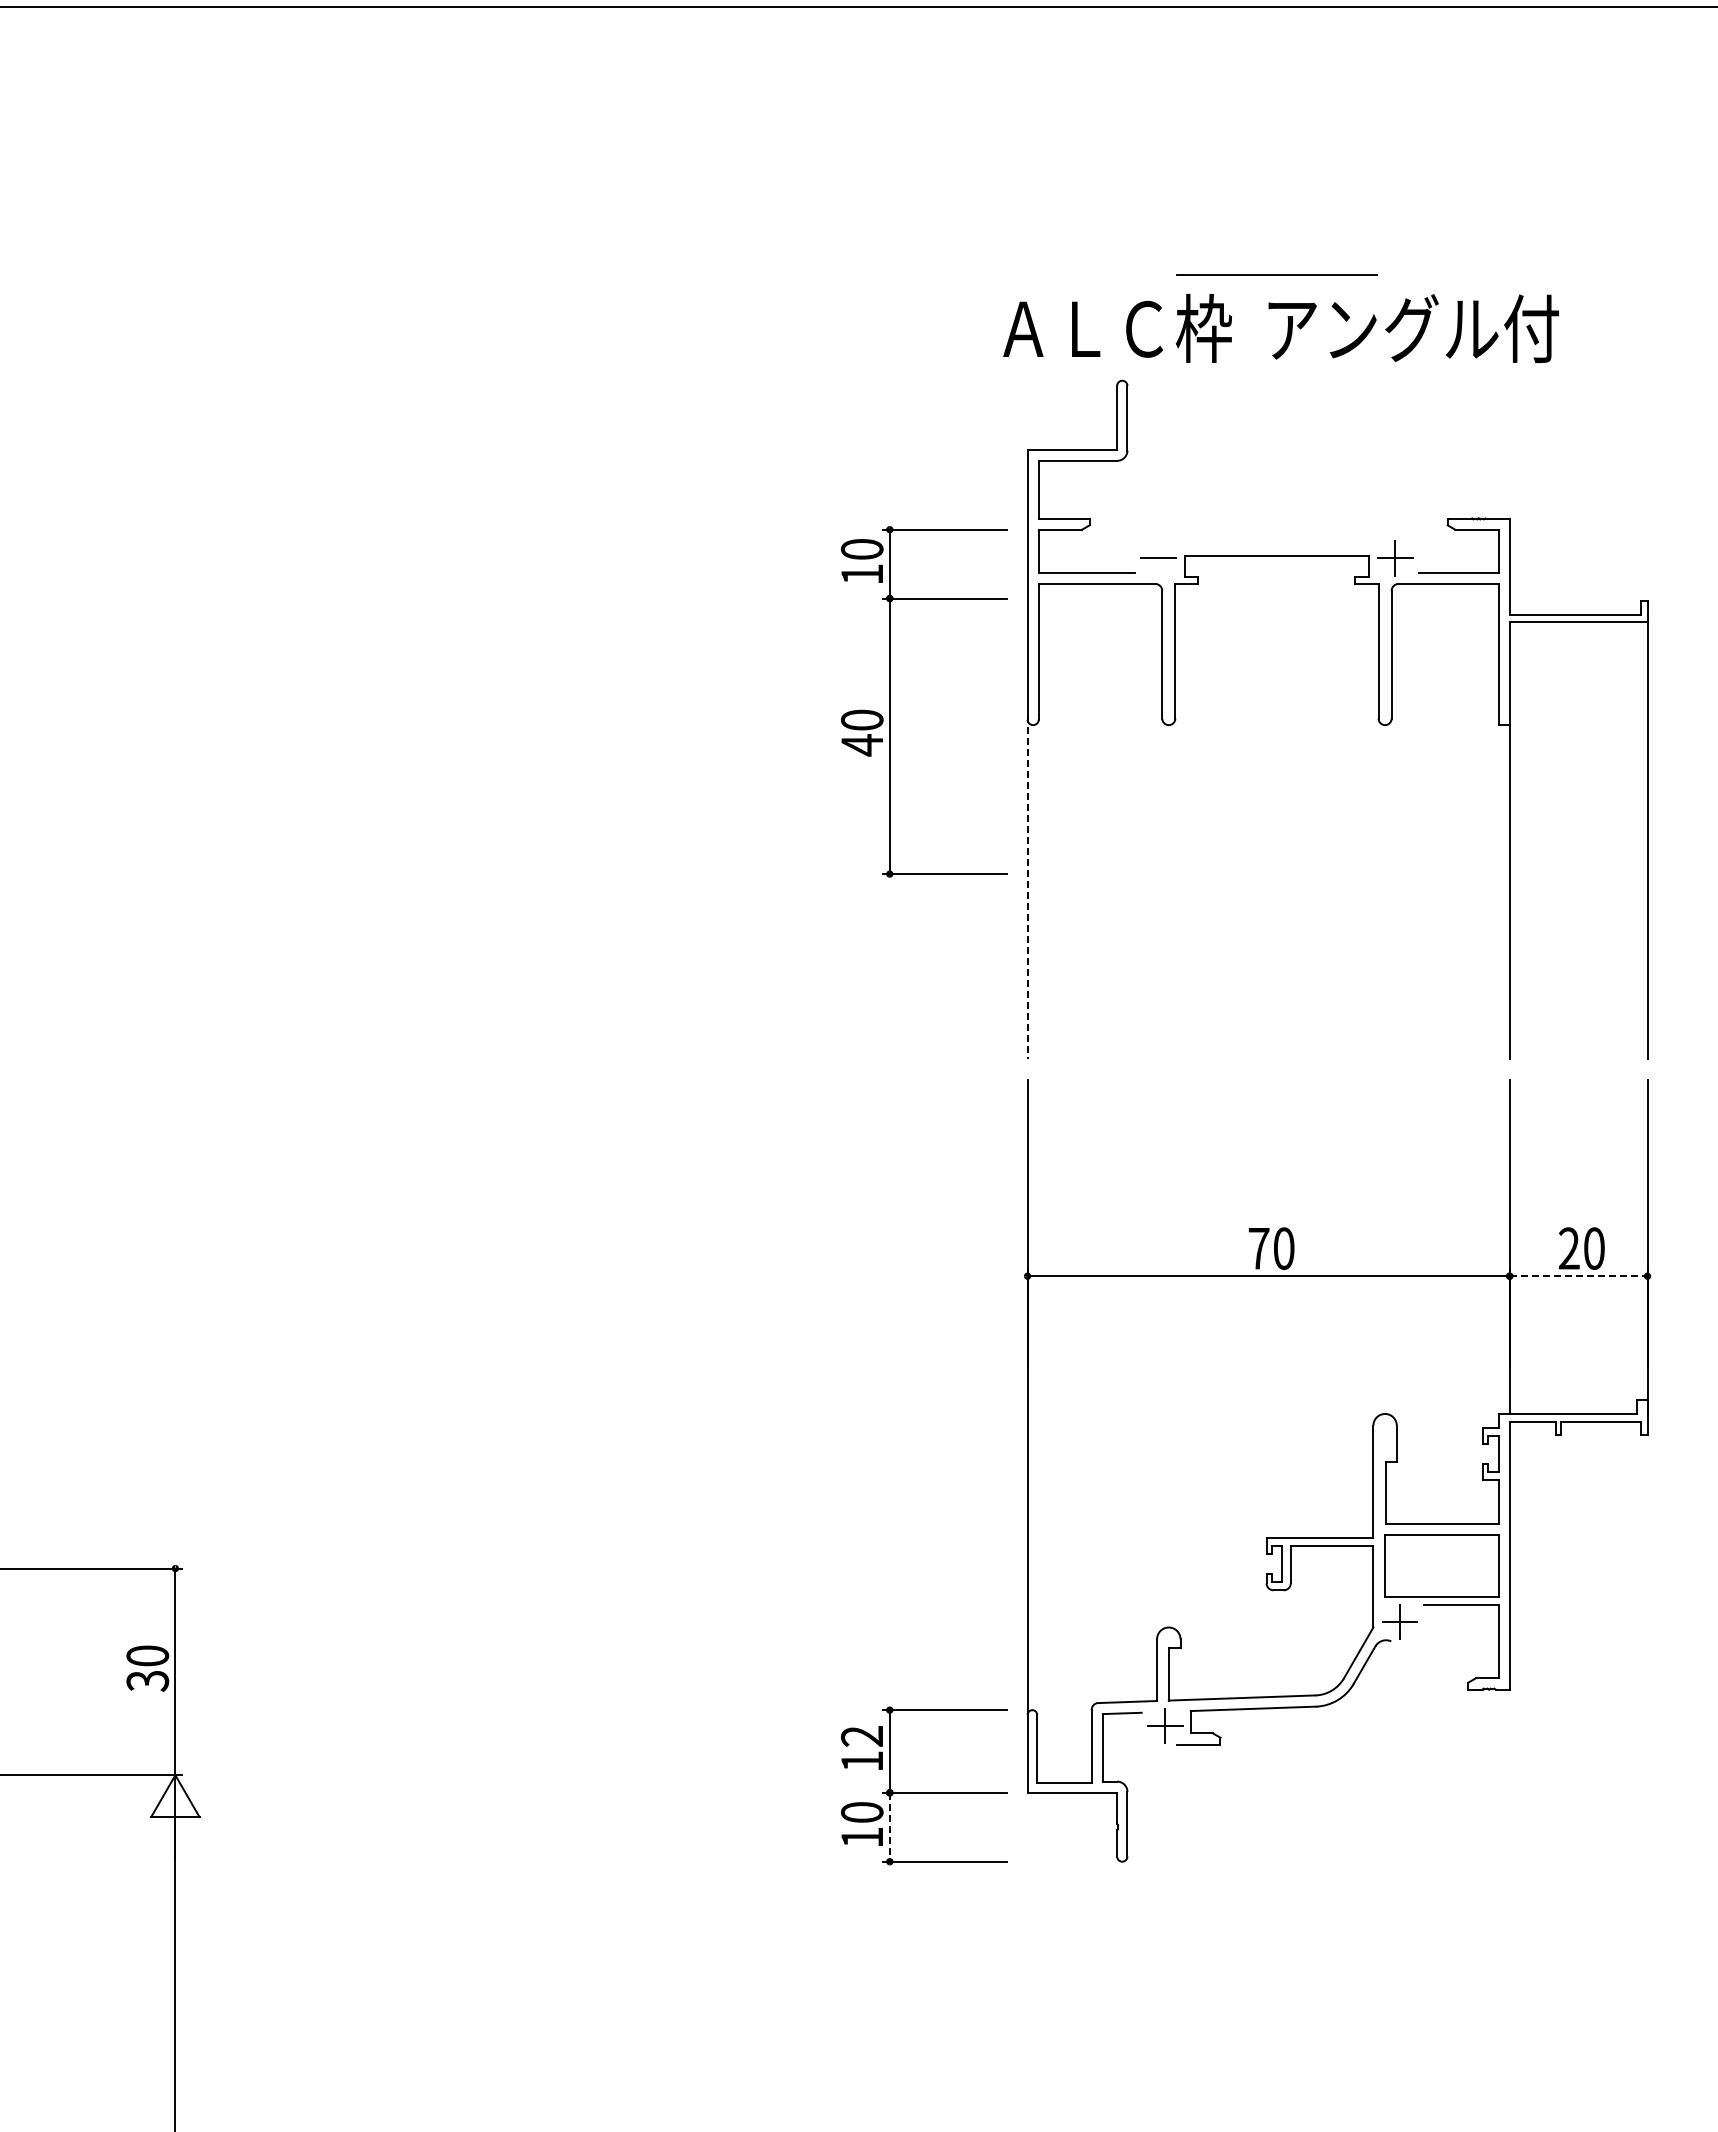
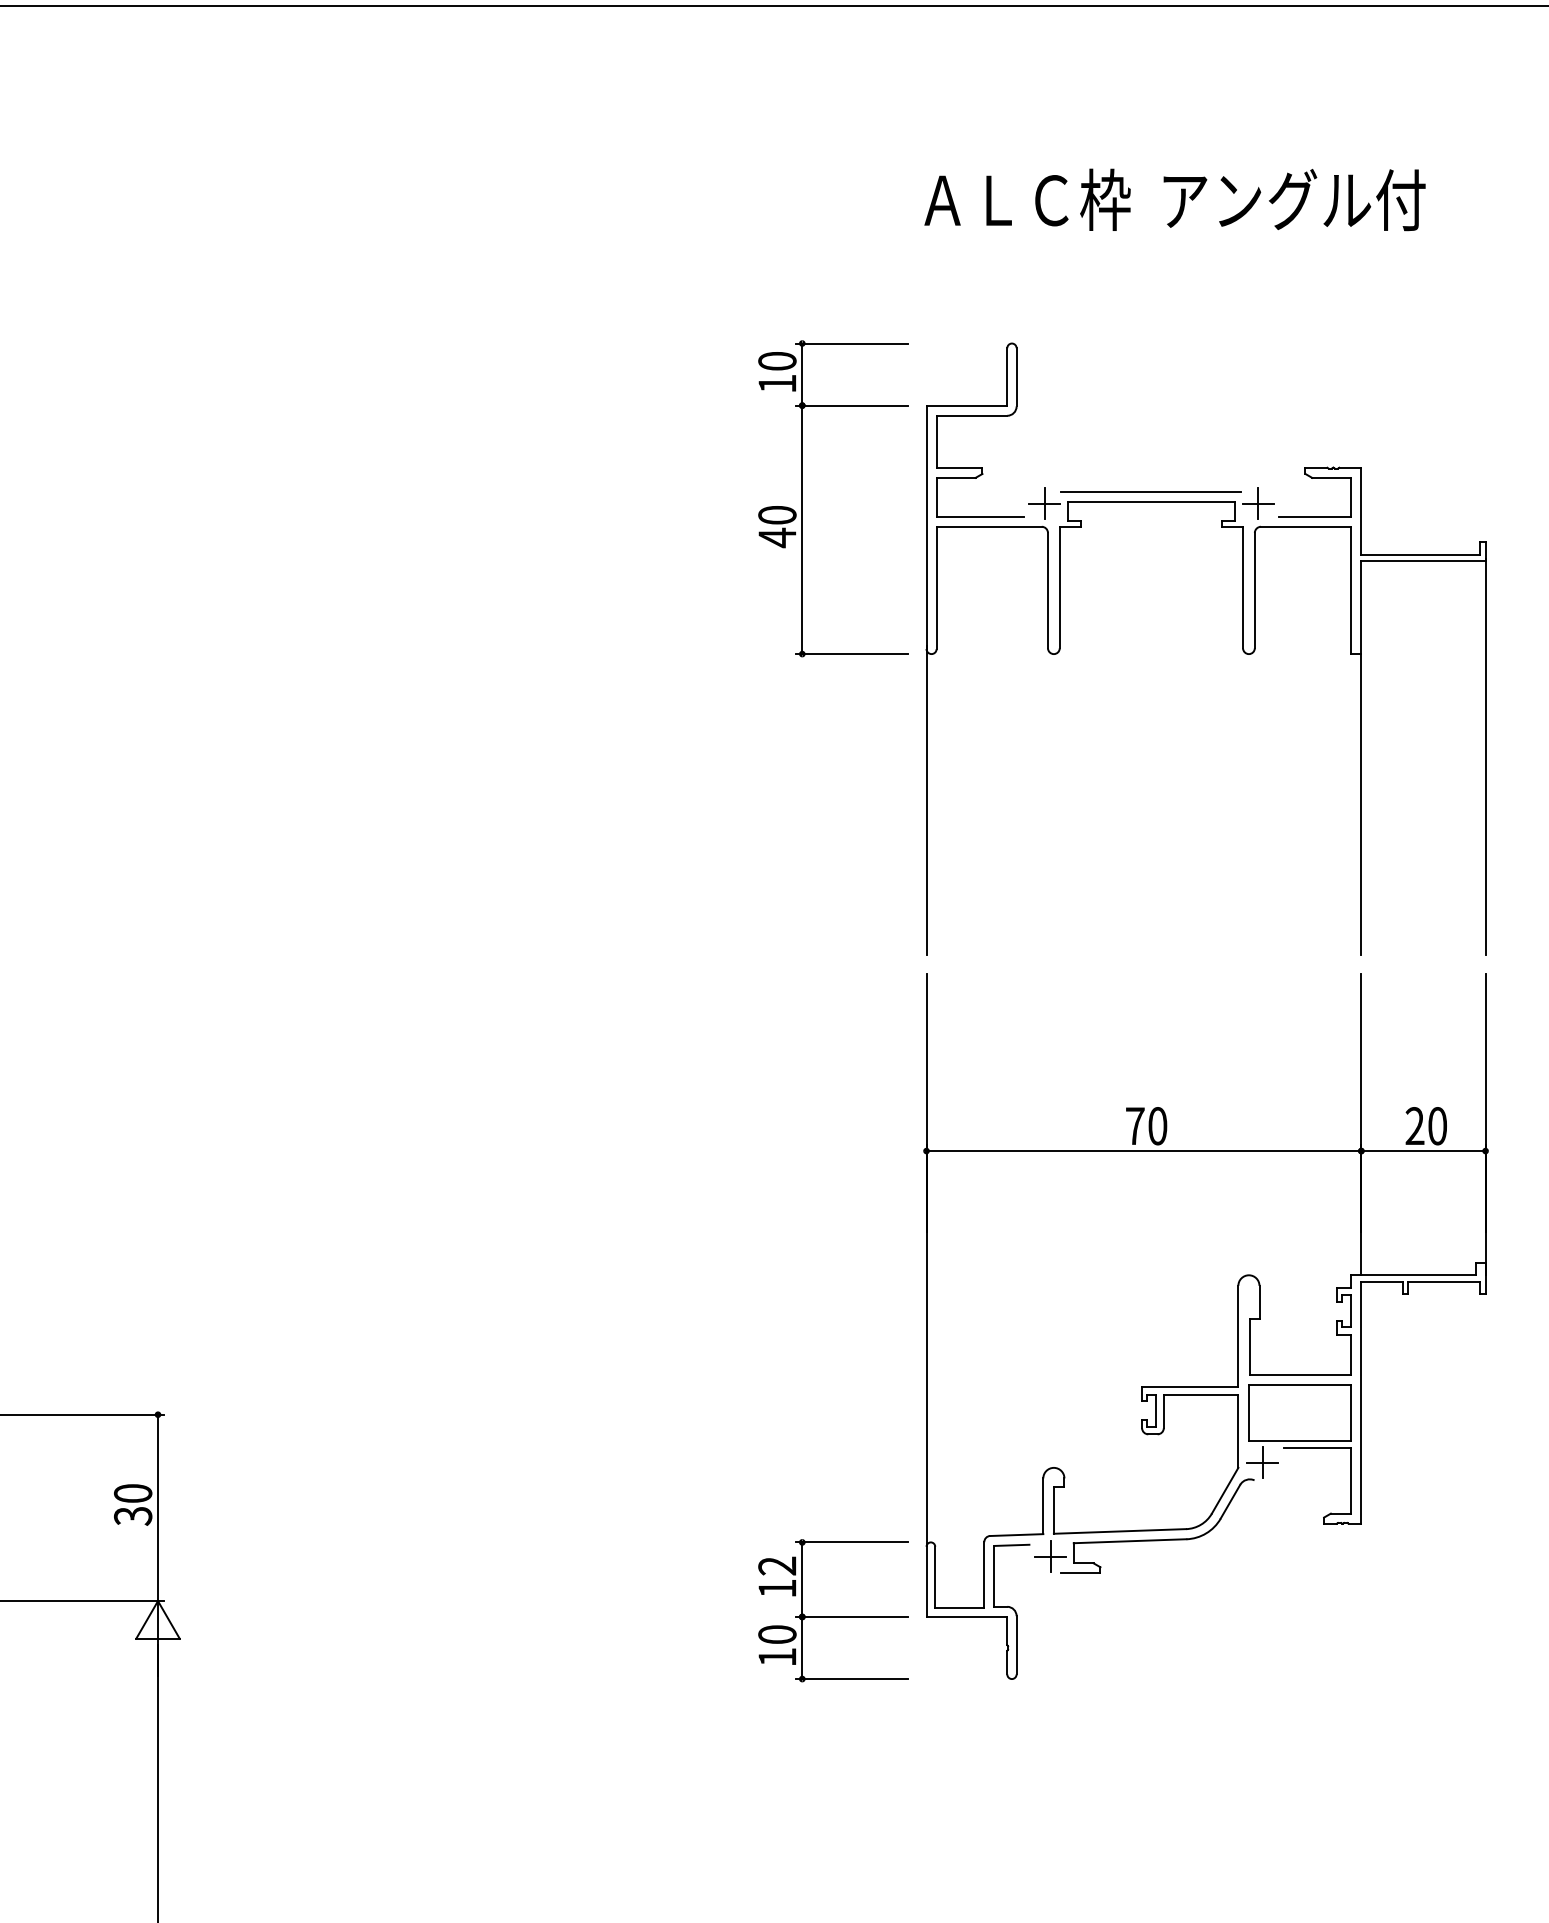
line: (1276, 274) -> (1151, 491), moved
text: (1280, 328) -> (1174, 199), moved
line: (1158, 558) -> (1044, 503), added
part: (890, 701) -> (802, 498), moved
line: (1027, 888) -> (926, 801), dashed -> solid
line: (1578, 1276) -> (1423, 1151), dashed -> solid
line: (889, 1827) -> (802, 1648), dashed -> solid

